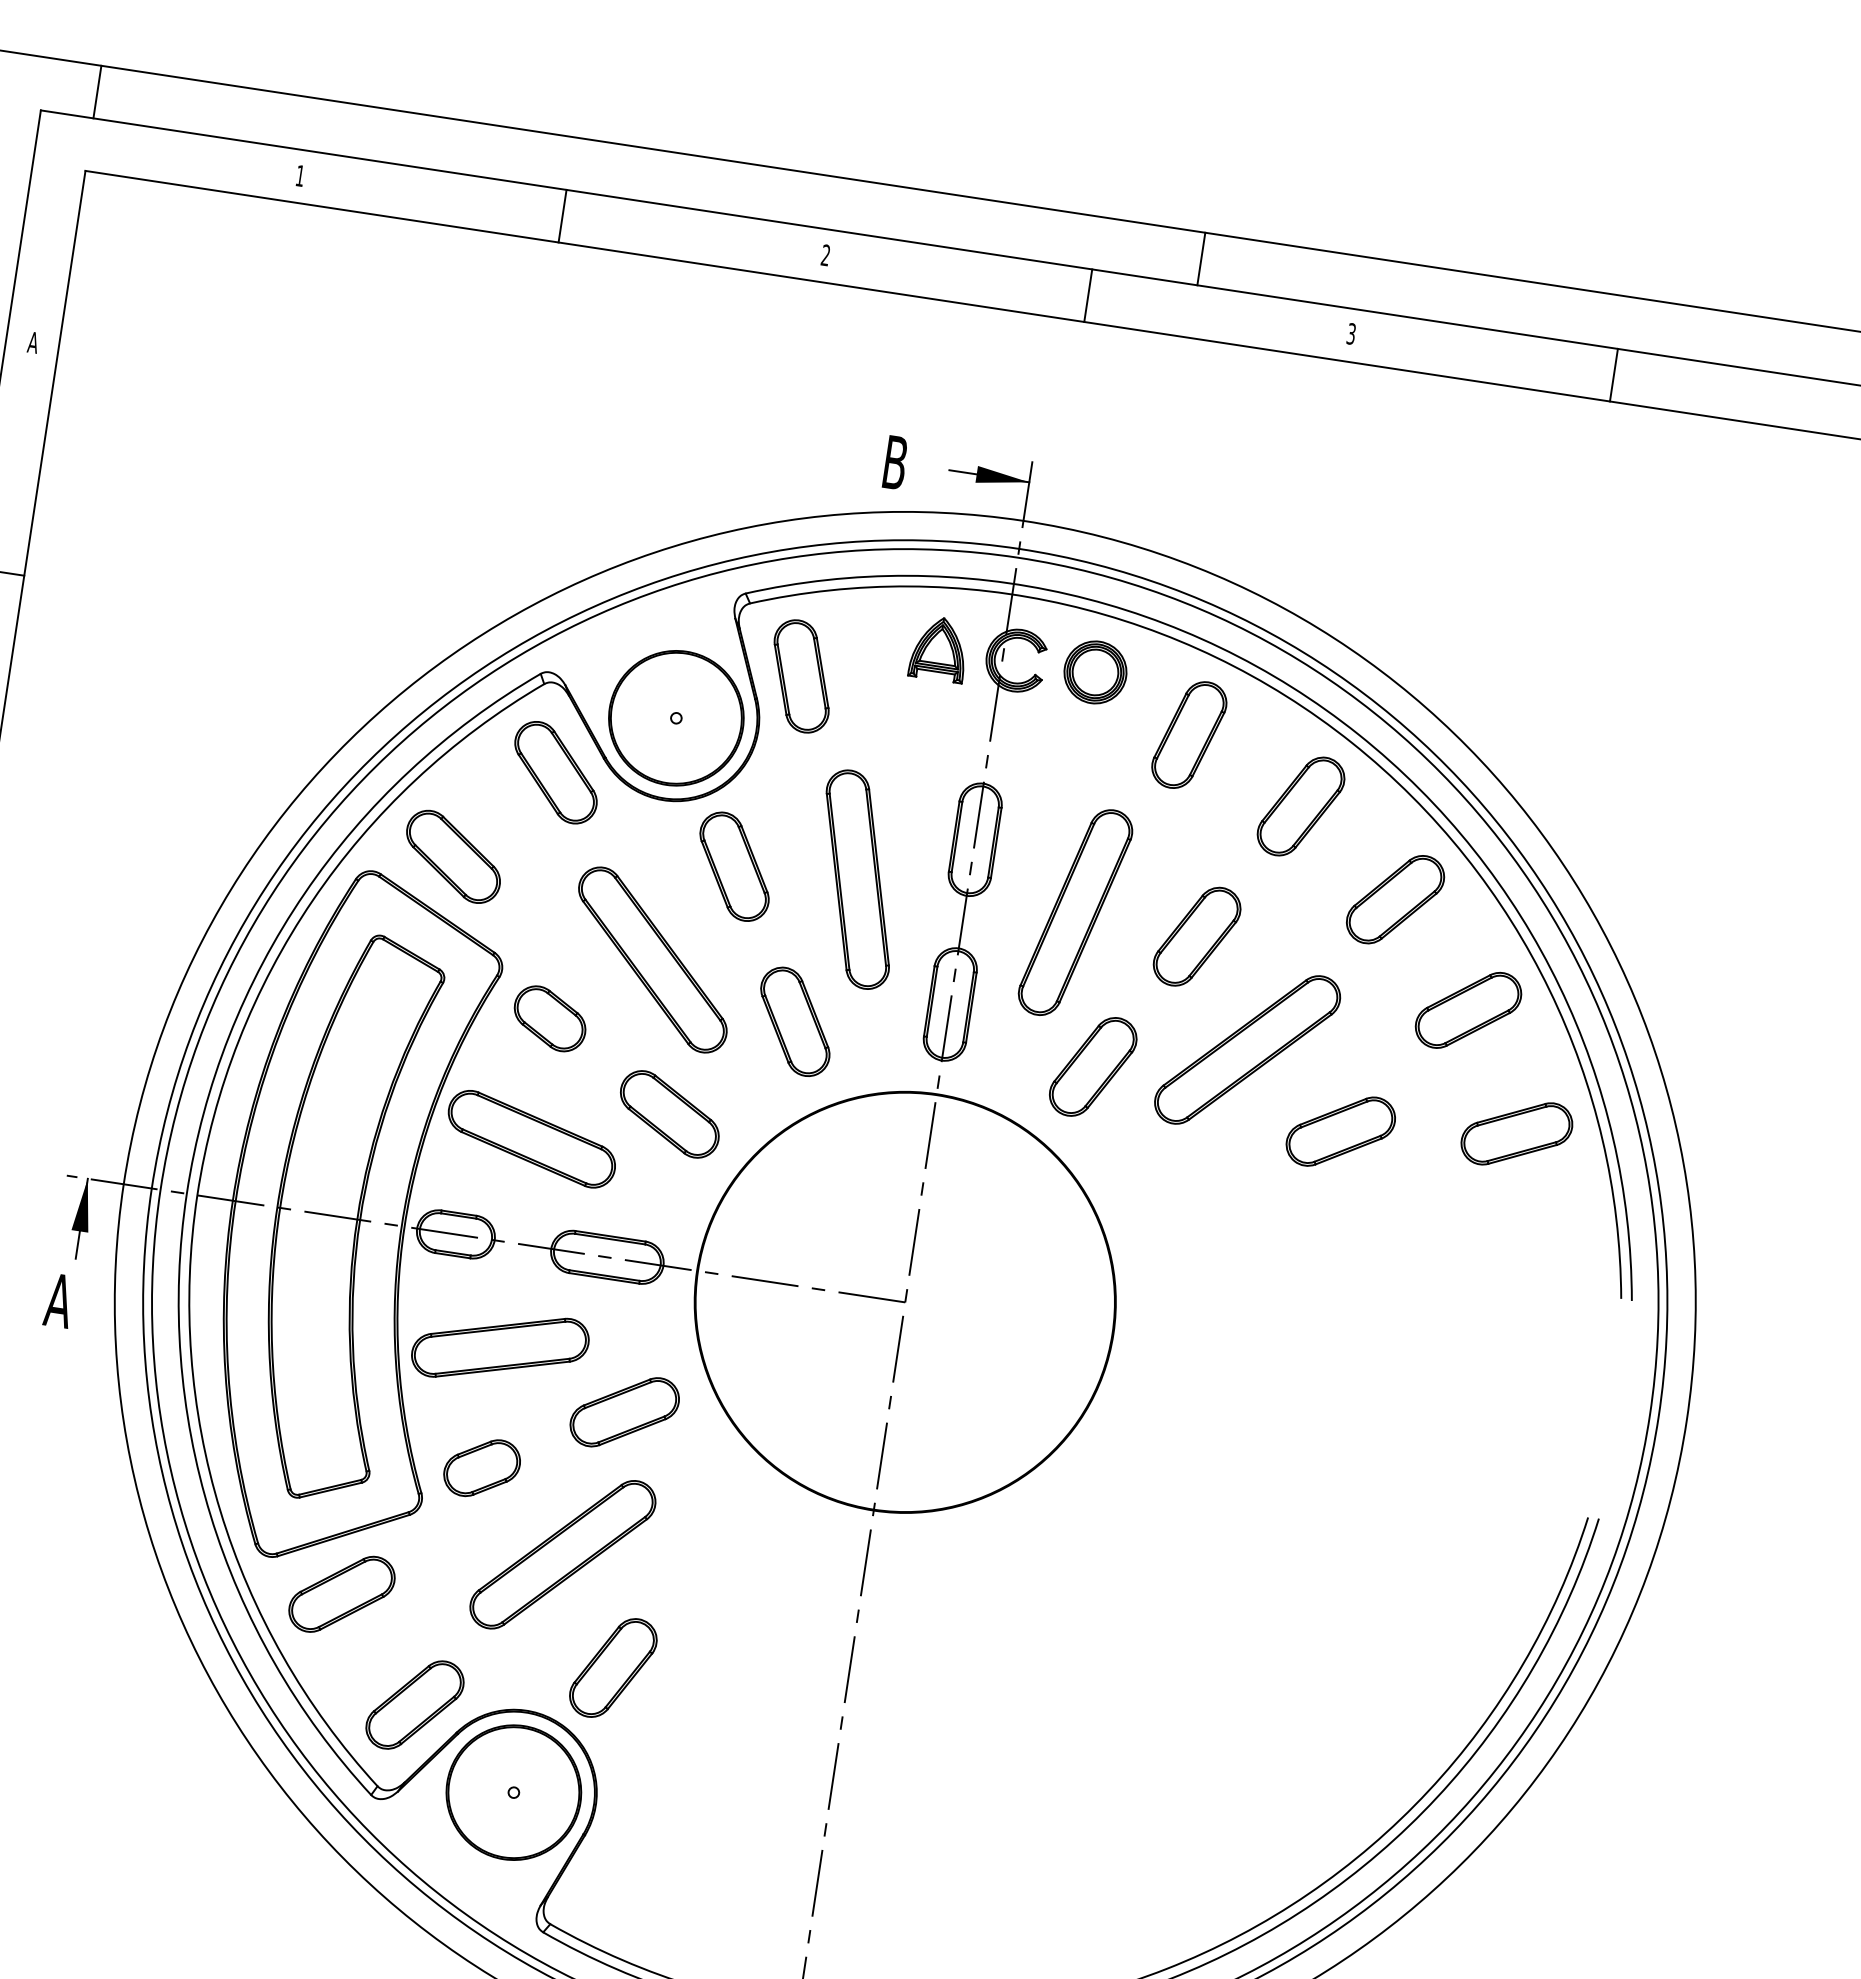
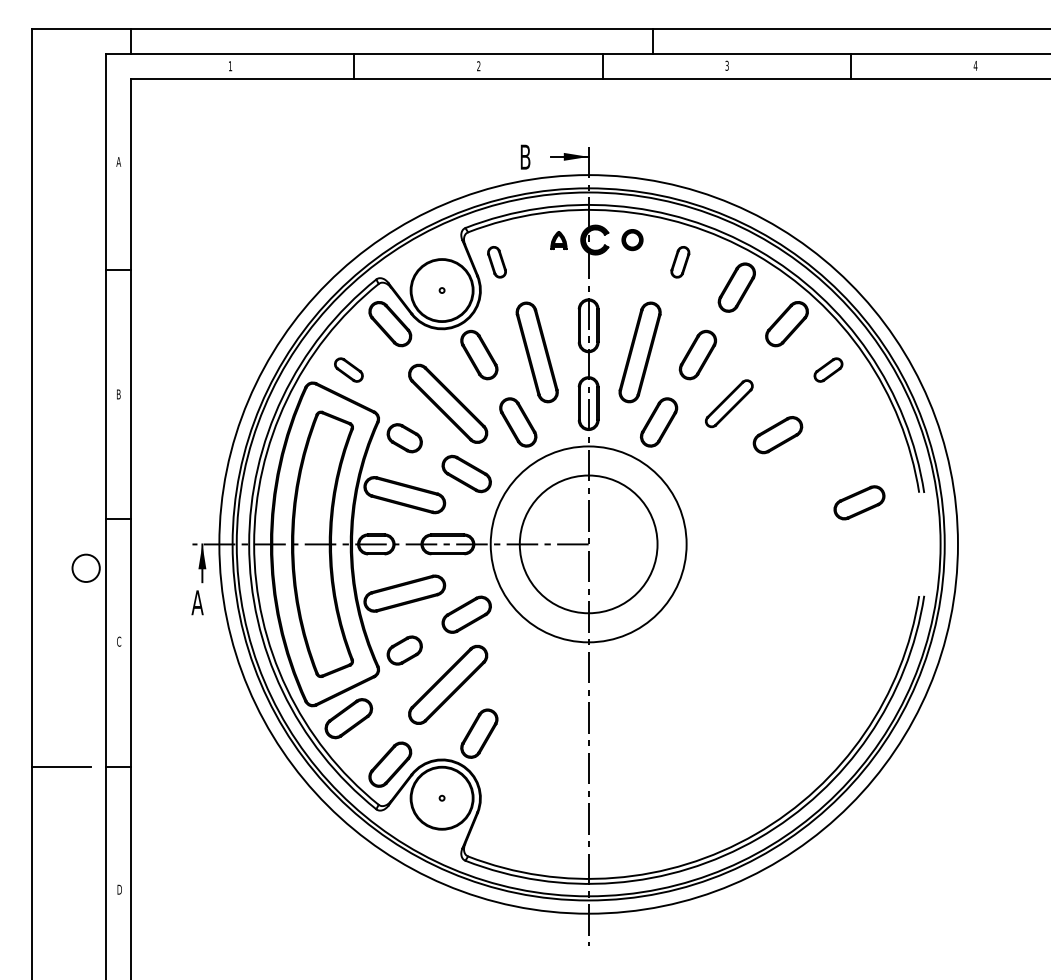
part: (938, 649) -> (558, 240), size x0.6
part: (1095, 671) -> (632, 239), size x0.7
part: (800, 674) -> (496, 261), size x0.6
part: (1190, 733) -> (680, 261), size x0.6
part: (453, 855) -> (348, 369), size x0.6
part: (1468, 1009) -> (828, 369), size x0.6
part: (1248, 1049) -> (729, 403), size x0.6
part: (1517, 1133) -> (859, 502), moved
circle: (904, 1302) -> (588, 544), size x0.7

